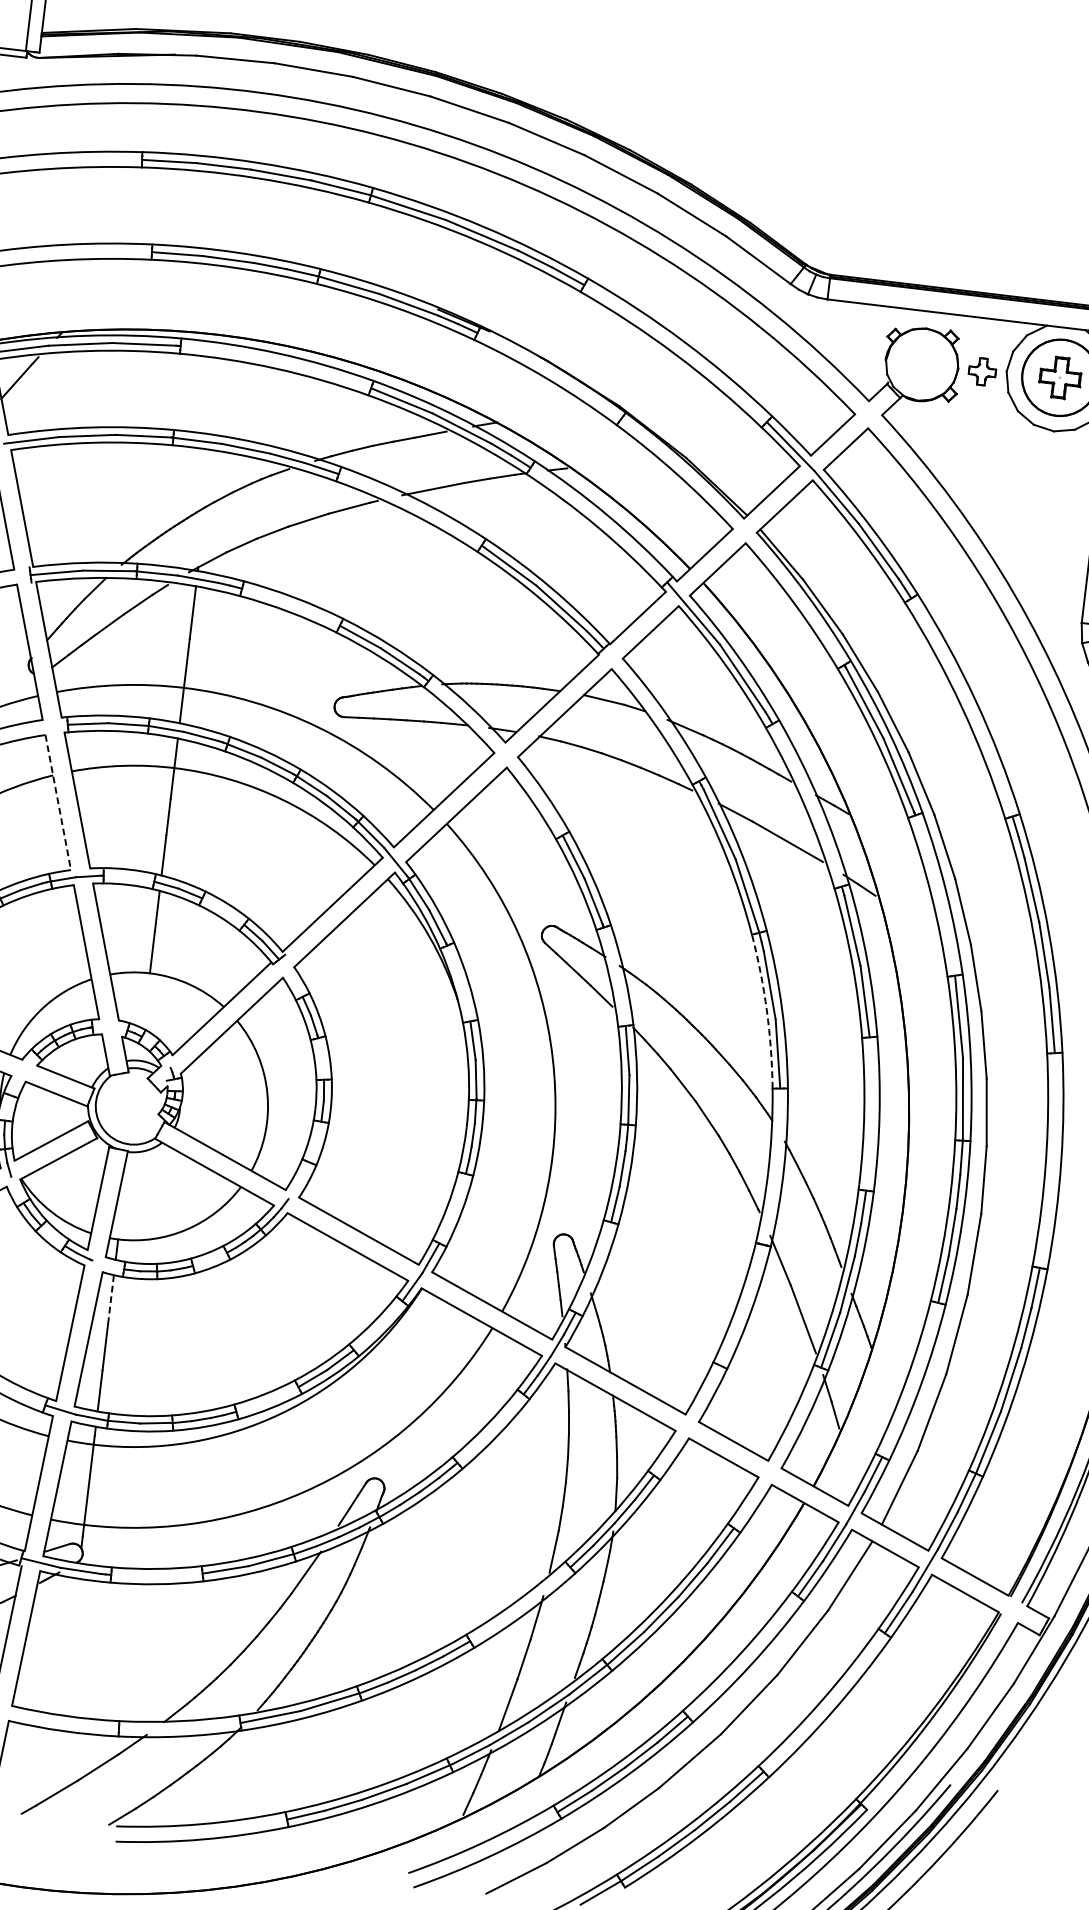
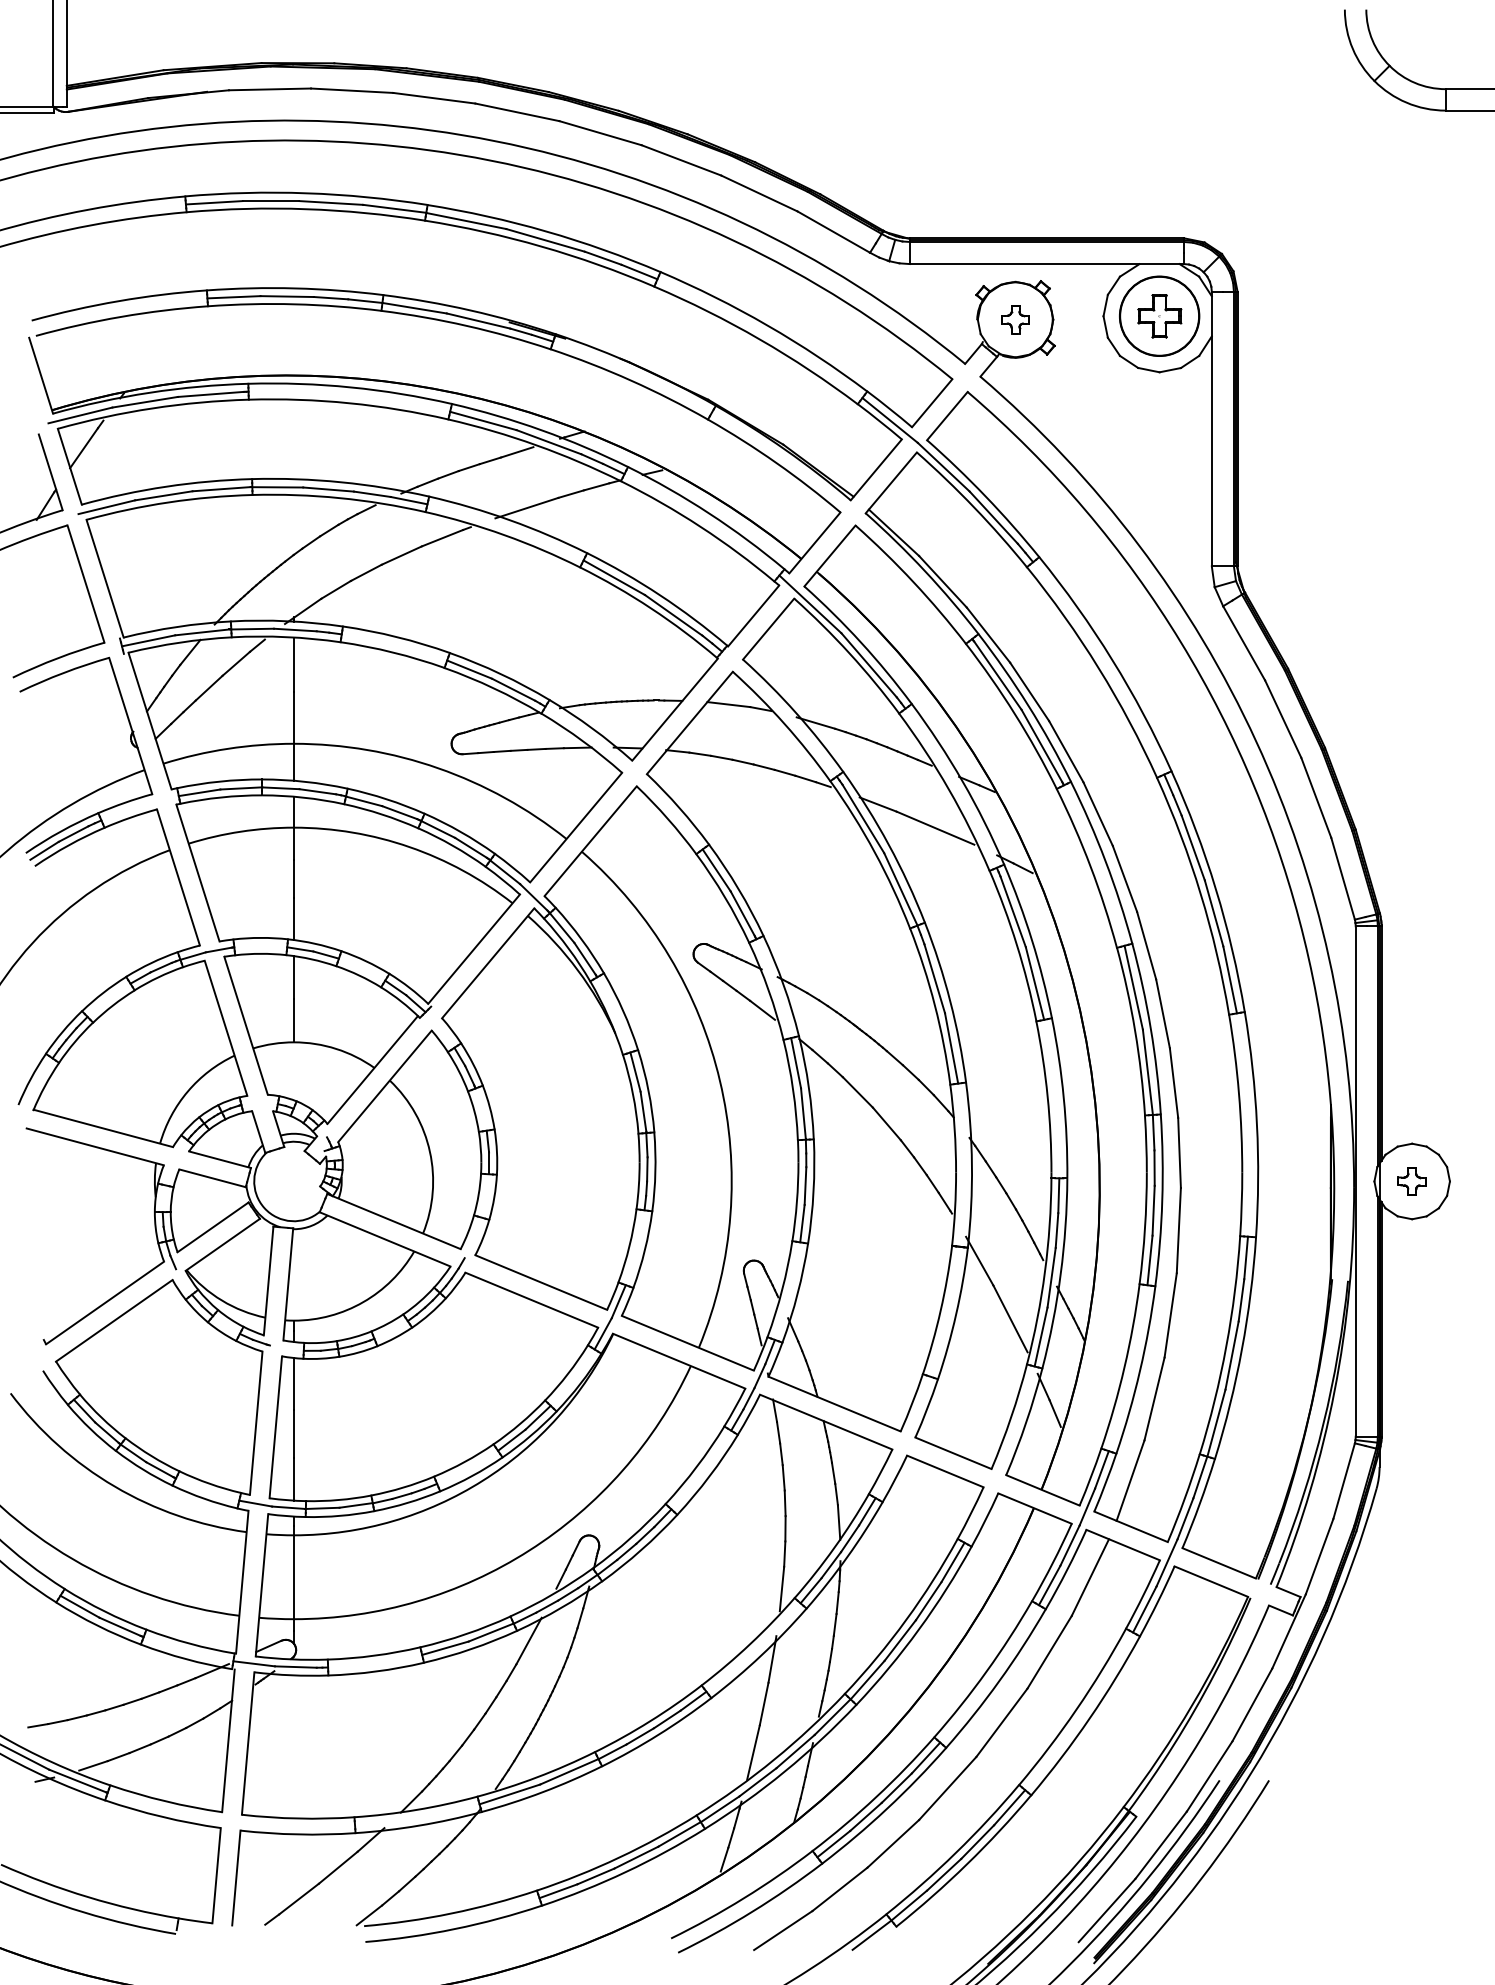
part: (982, 371) -> (1015, 319), moved
line: (58, 802) -> (178, 877), dashed -> solid
arc: (766, 1011) -> (934, 1005), dashed -> solid
line: (111, 1299) -> (294, 1383), dashed -> solid

